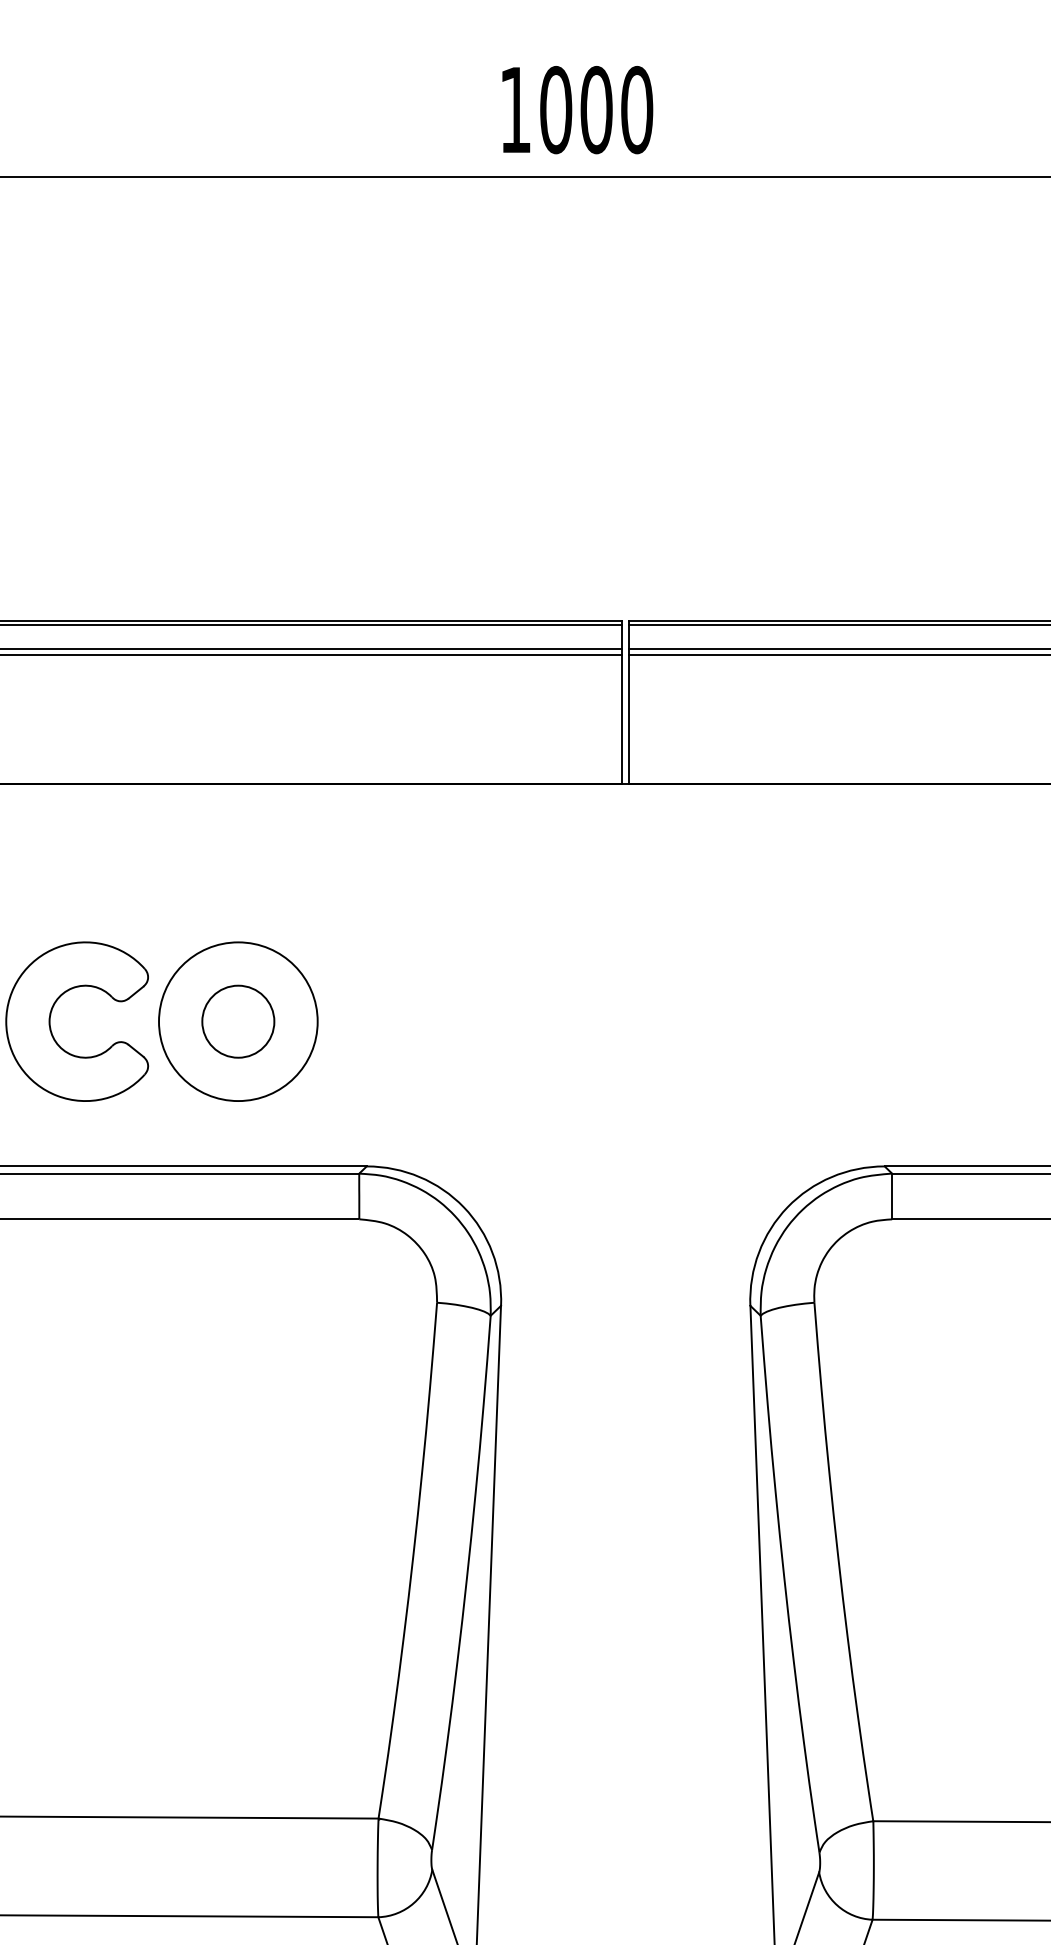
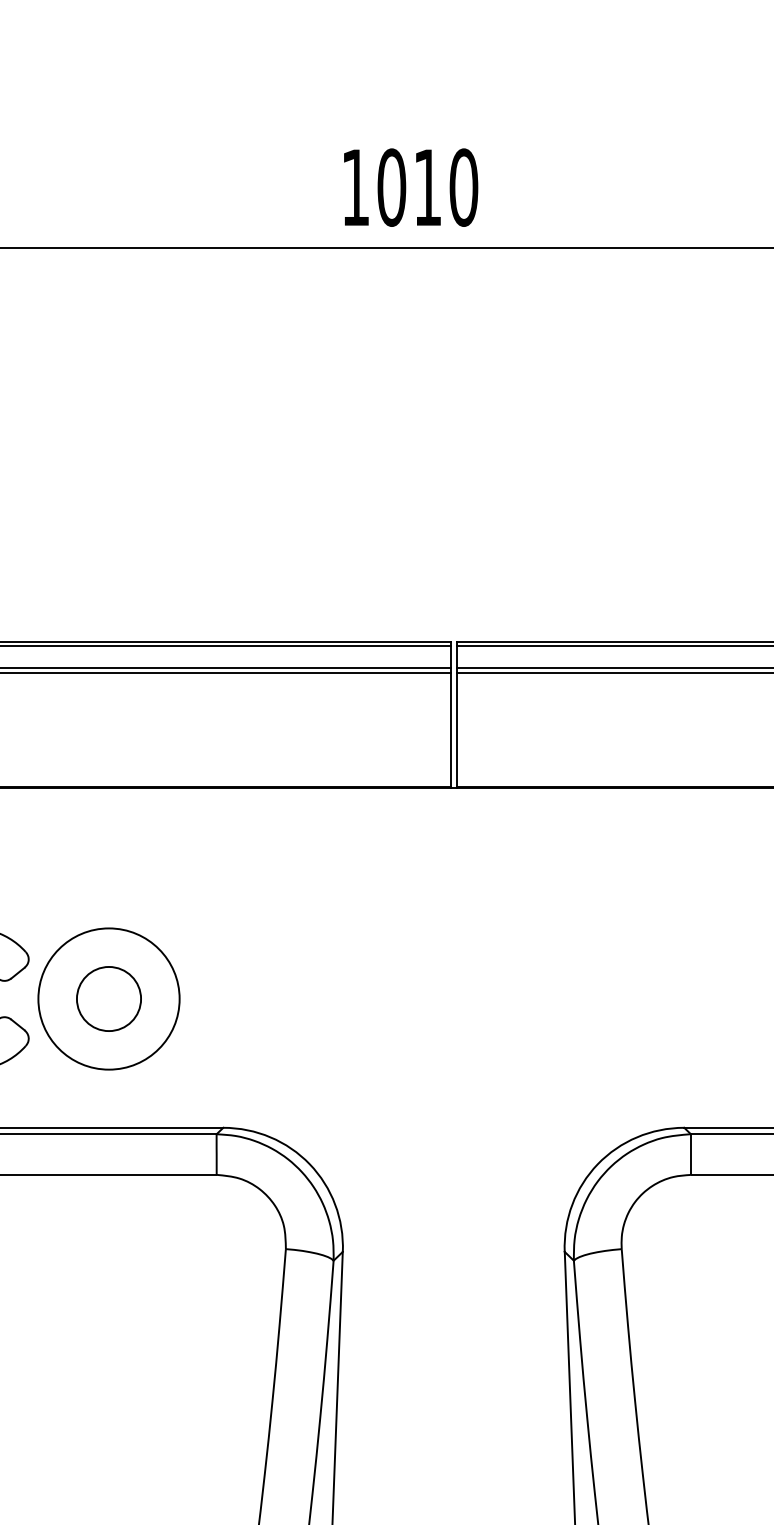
text: (596, 109) -> (427, 187), 1000 -> 1010

